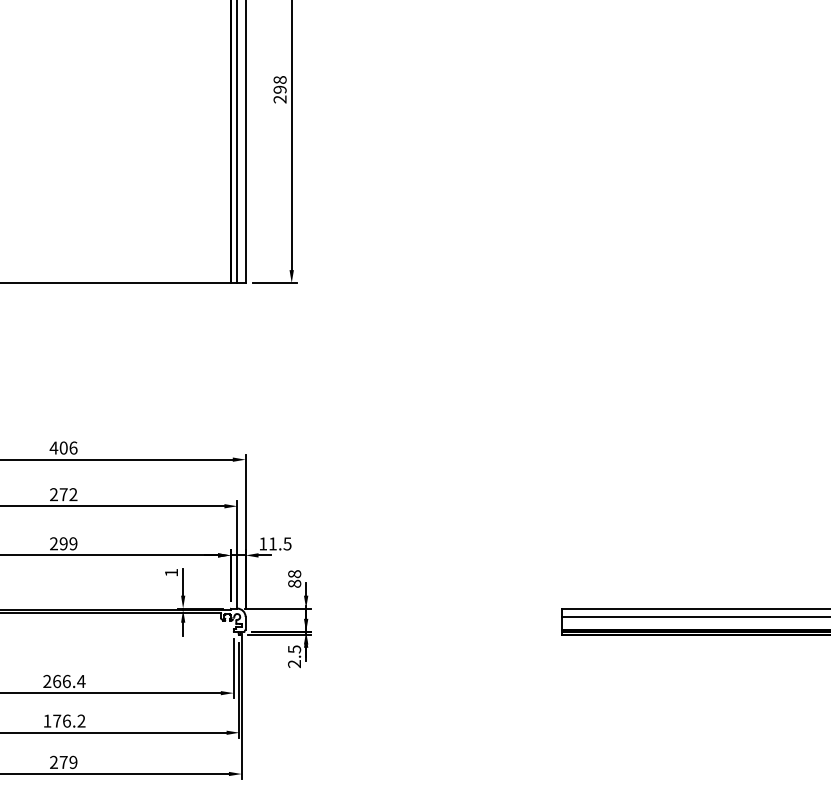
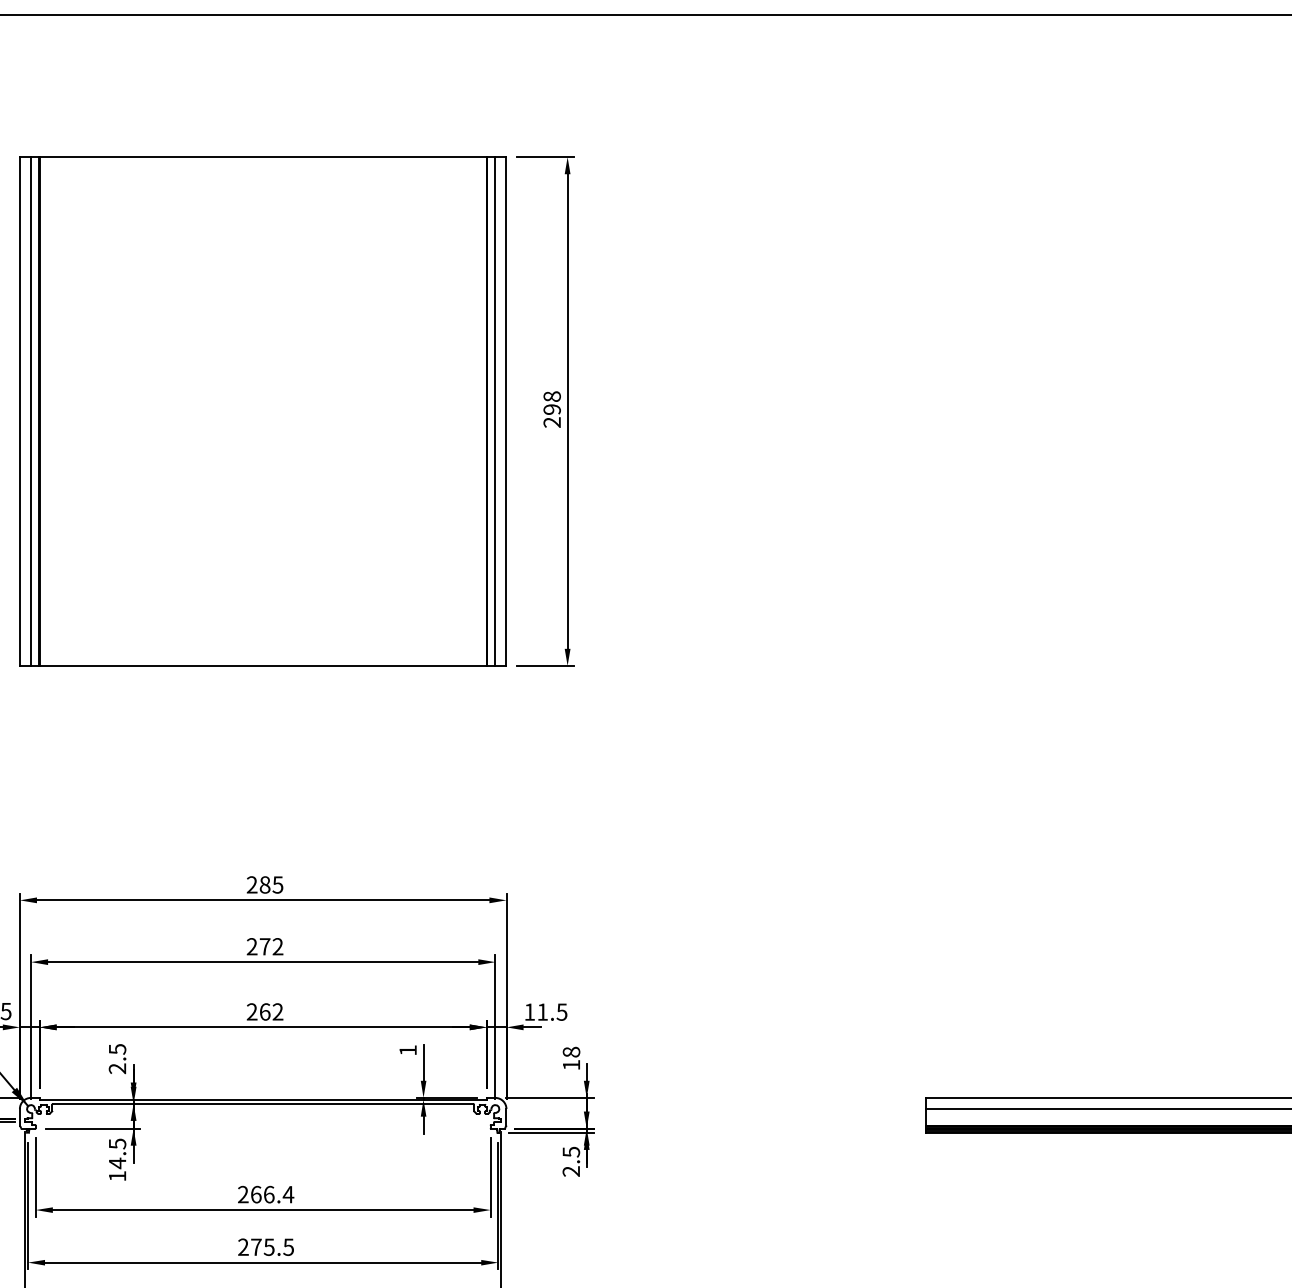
text: (63, 447) -> (264, 884), 406 -> 285
text: (68, 543) -> (271, 1011), 299 -> 262
text: (294, 583) -> (571, 1064), 88 -> 18
text: (64, 721) -> (266, 1247), 176.2 -> 275.5

